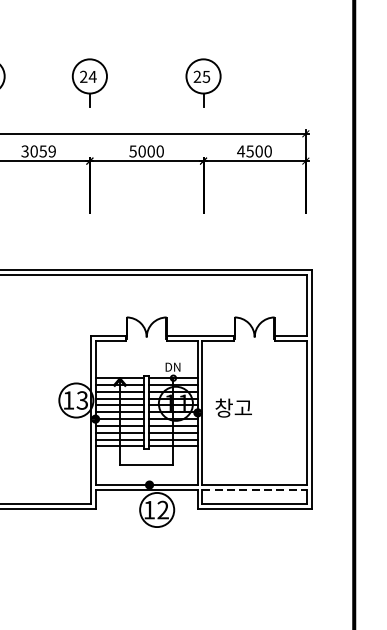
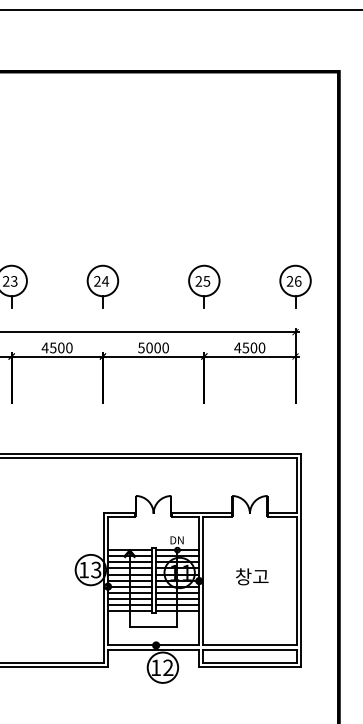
part: (305, 82) -> (295, 286), added
text: (37, 150) -> (56, 347), 3059 -> 4500
text: (234, 407) -> (252, 576), moved
line: (254, 489) -> (249, 649), dashed -> solid

